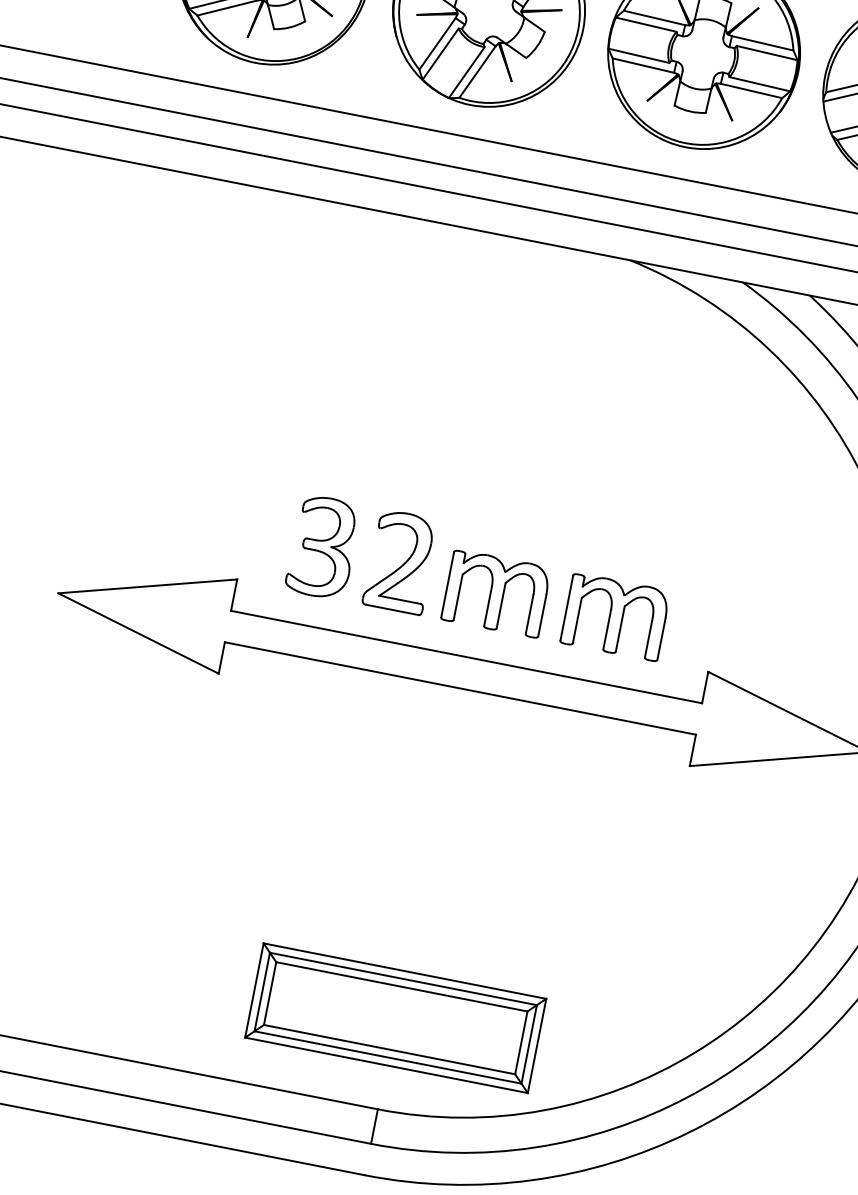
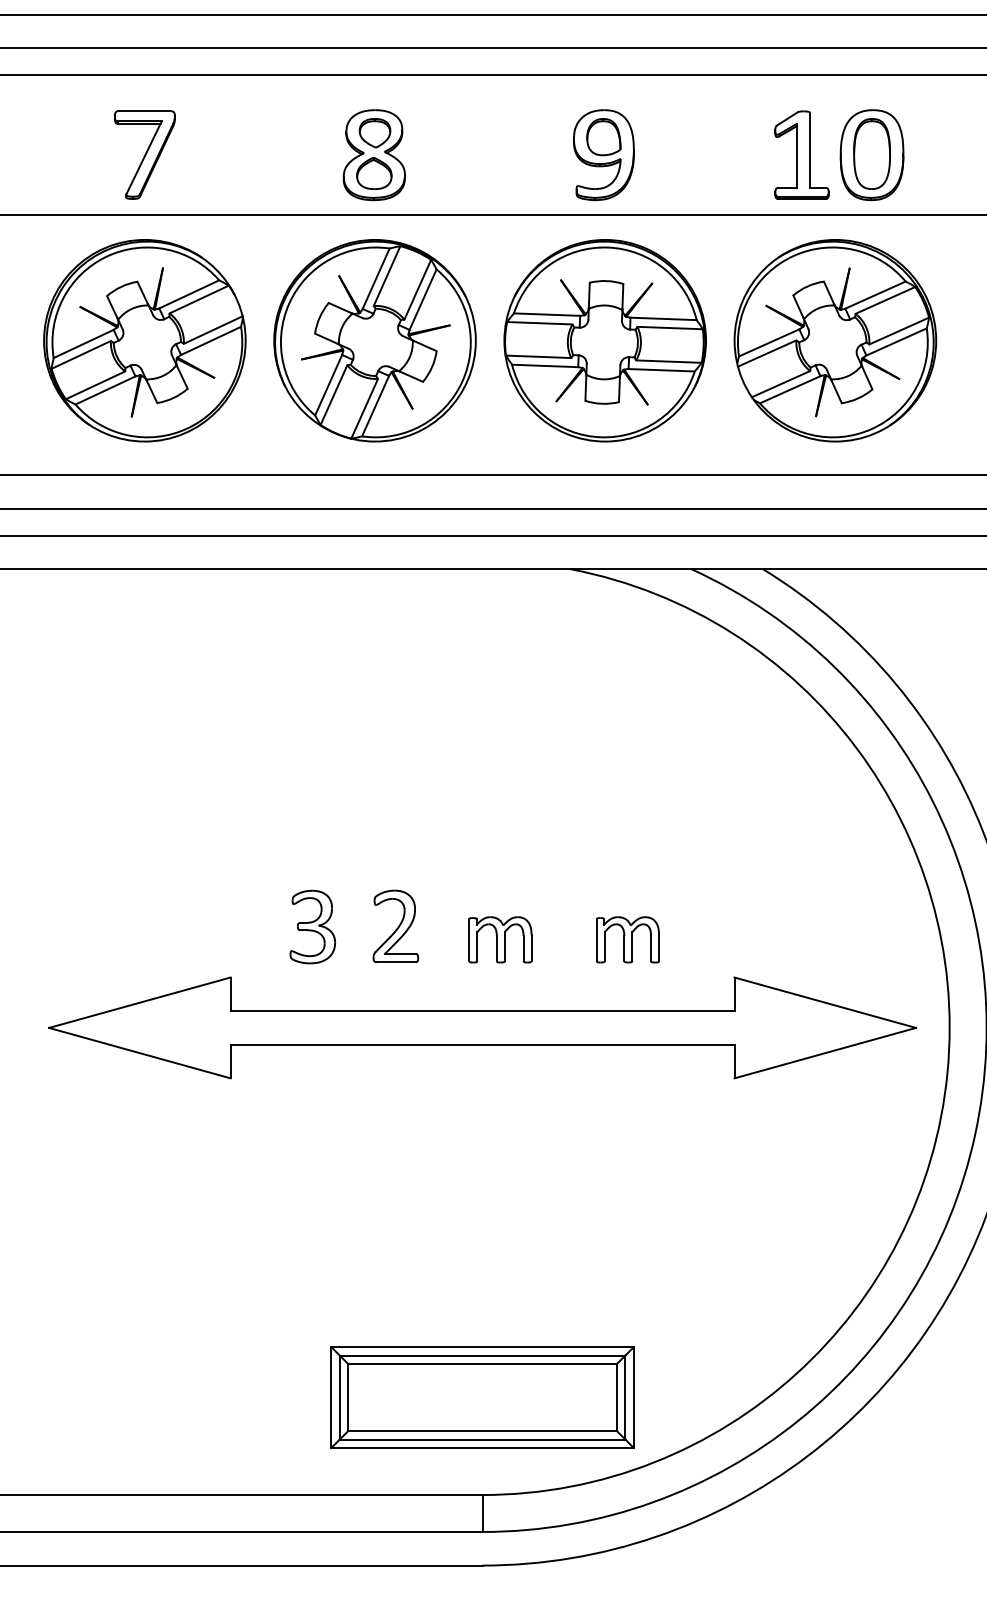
part: (323, 546) -> (312, 926), size x0.7
part: (400, 562) -> (395, 926), size x0.7
part: (496, 593) -> (500, 939), size x0.6
part: (615, 616) -> (627, 939), size x0.6

